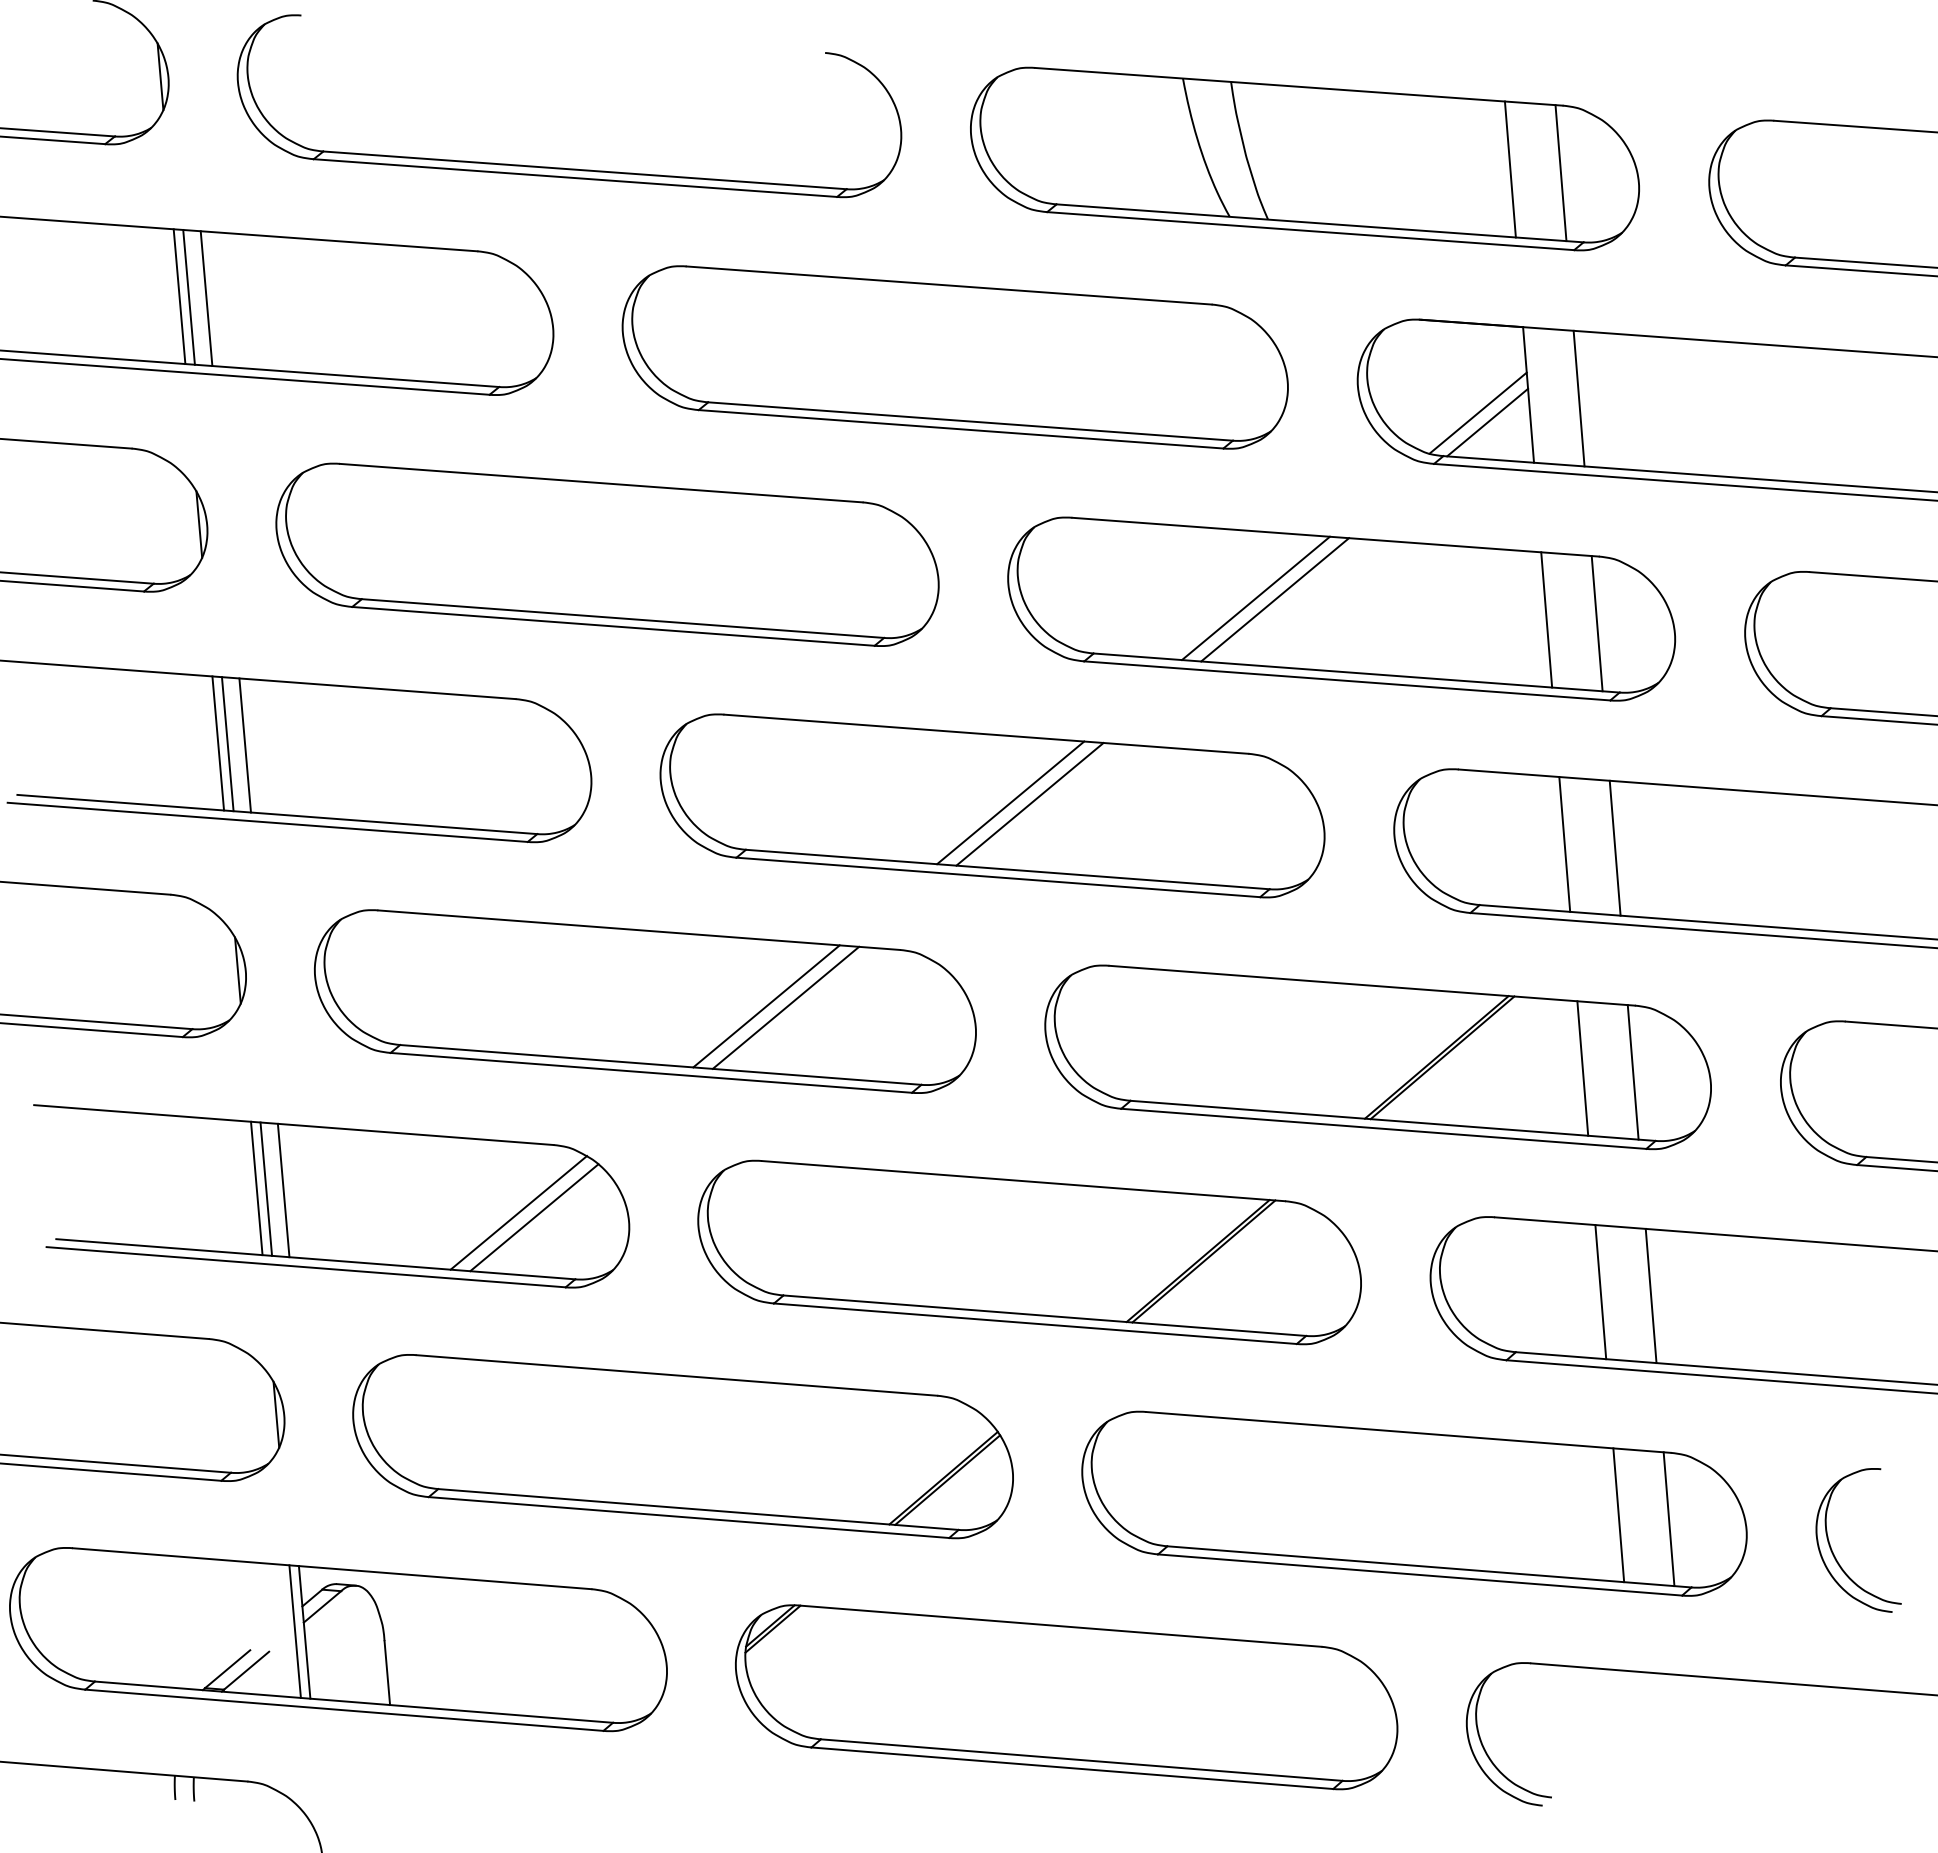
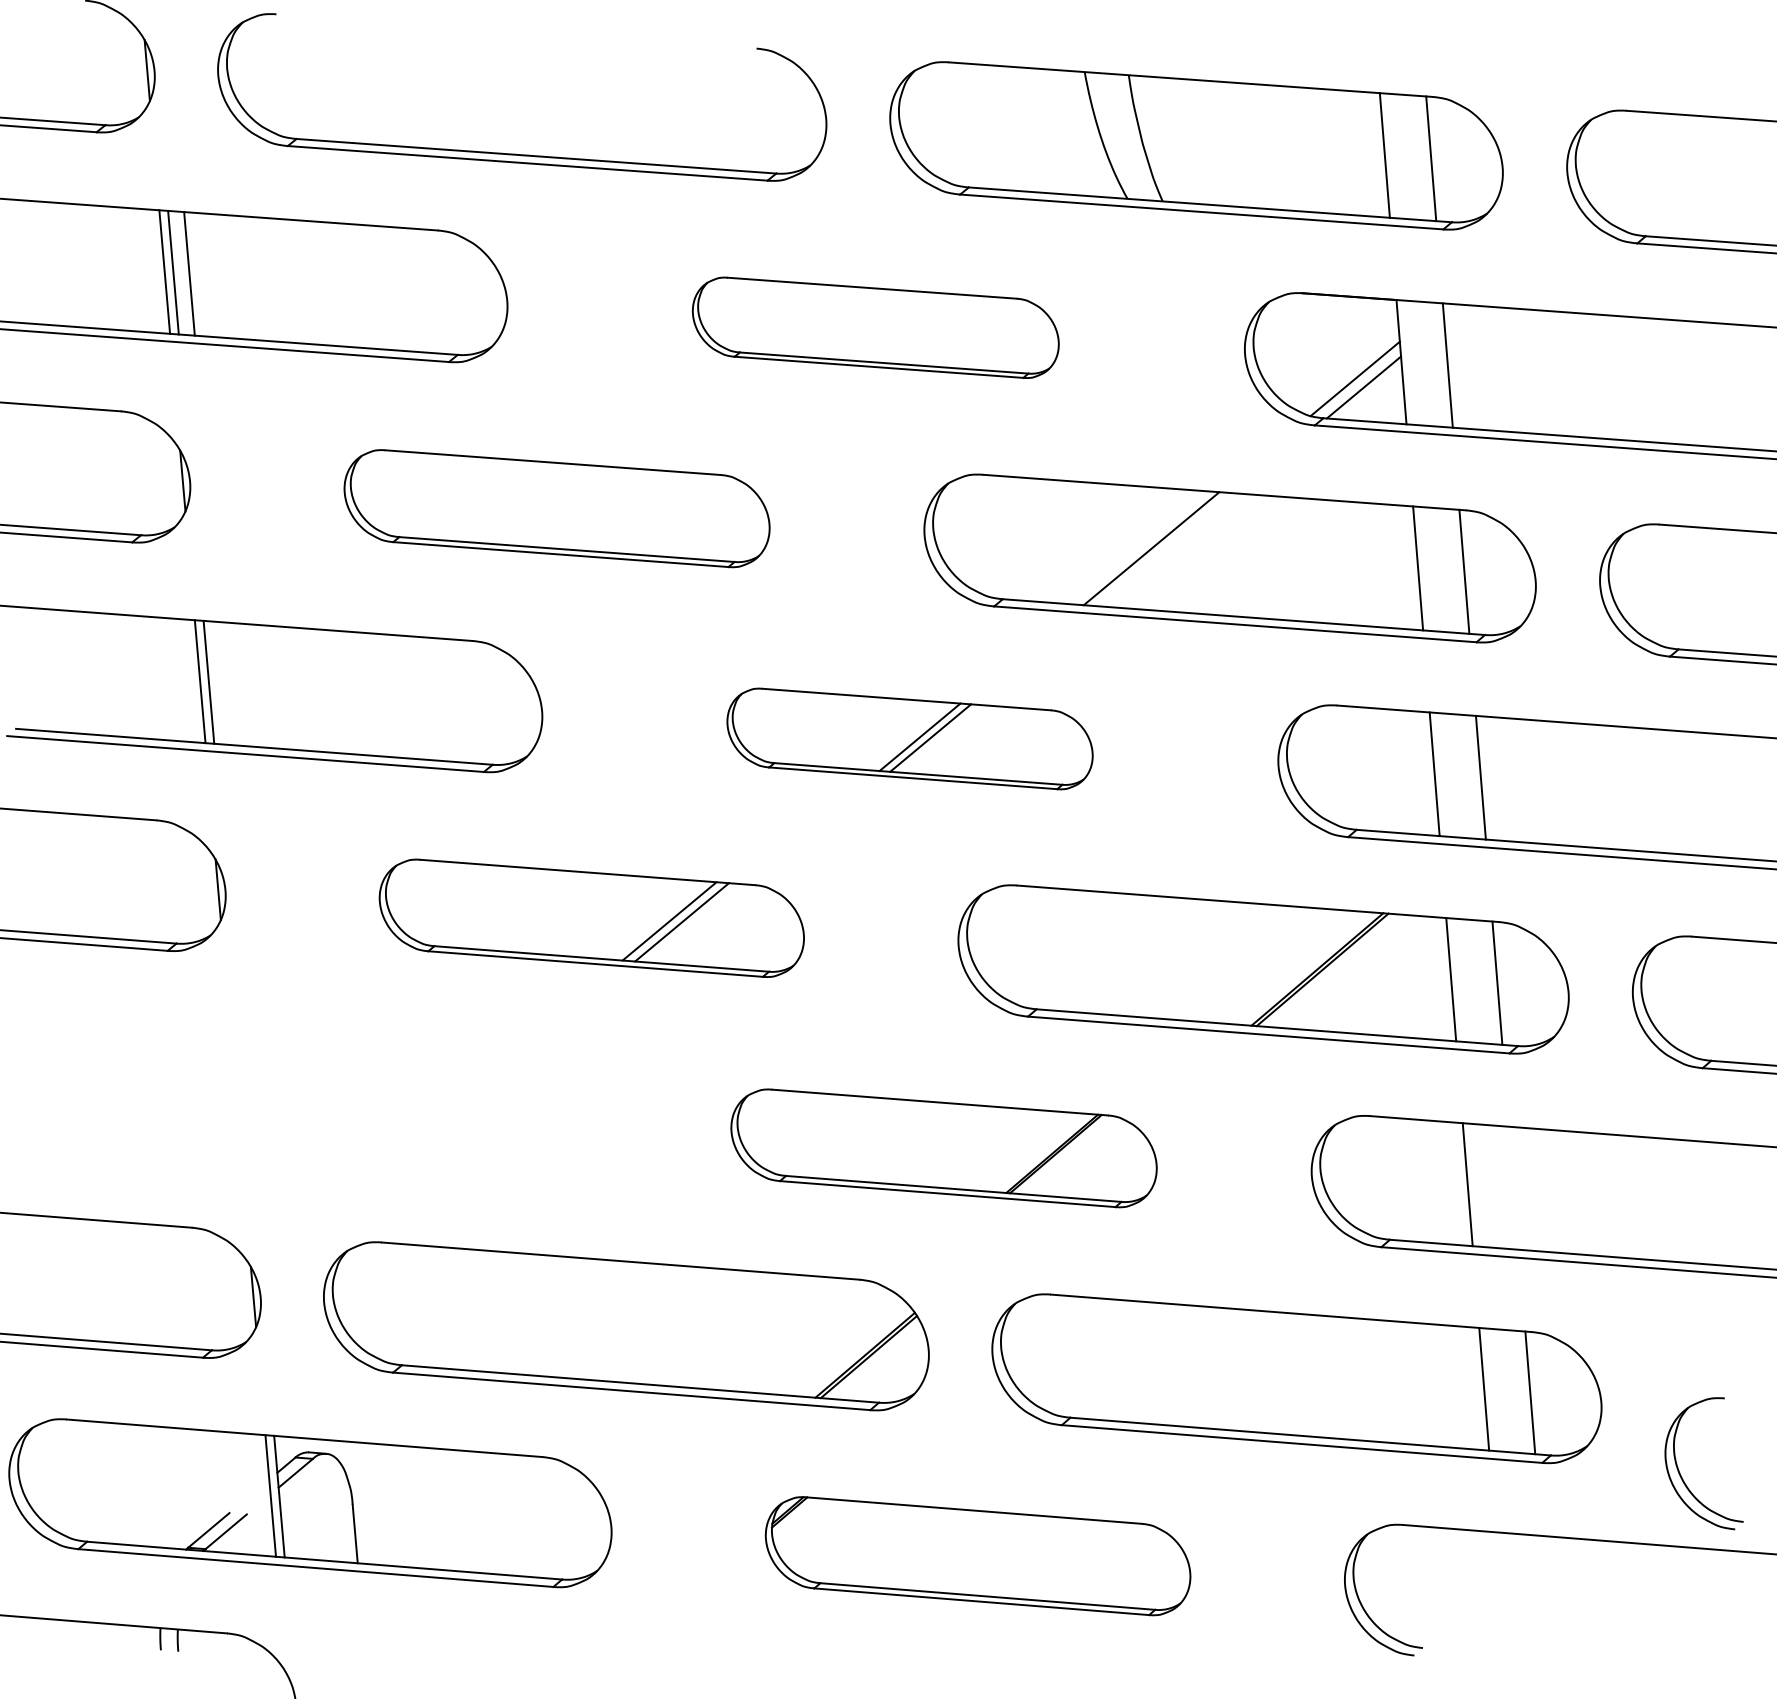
part: (954, 357) -> (875, 327), size x0.6
part: (607, 554) -> (557, 508), size x0.7
line: (1275, 599) -> (1169, 549), removed
line: (244, 745) -> (224, 683), removed
part: (992, 805) -> (910, 738), size x0.6
part: (645, 1001) -> (591, 918), size x0.7
part: (331, 1196) -> (304, 1097), removed
part: (1029, 1252) -> (943, 1148), size x0.7
line: (1650, 1295) -> (1513, 1187), removed
part: (1832, 1549) -> (1680, 1472), moved
part: (1066, 1697) -> (977, 1556), size x0.7

